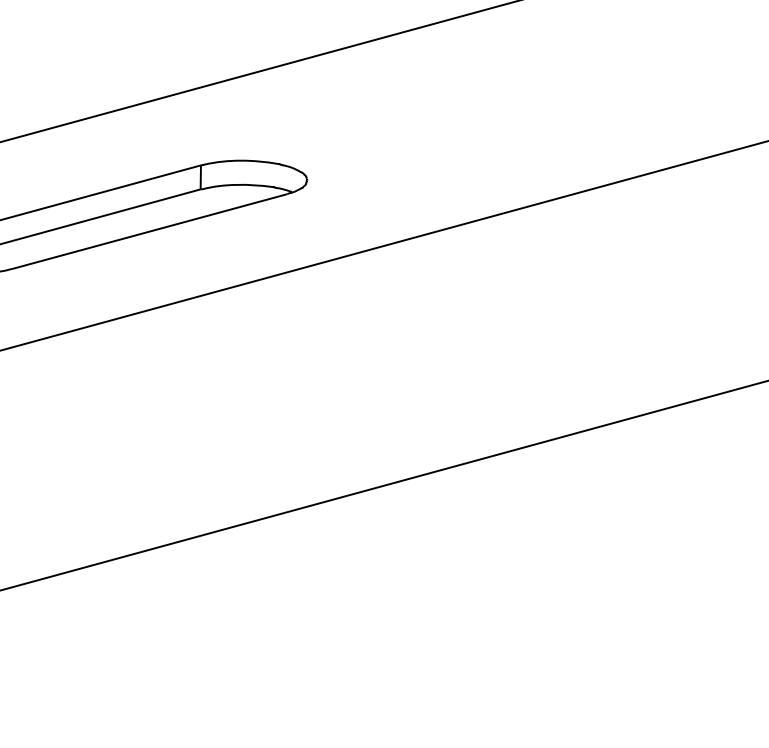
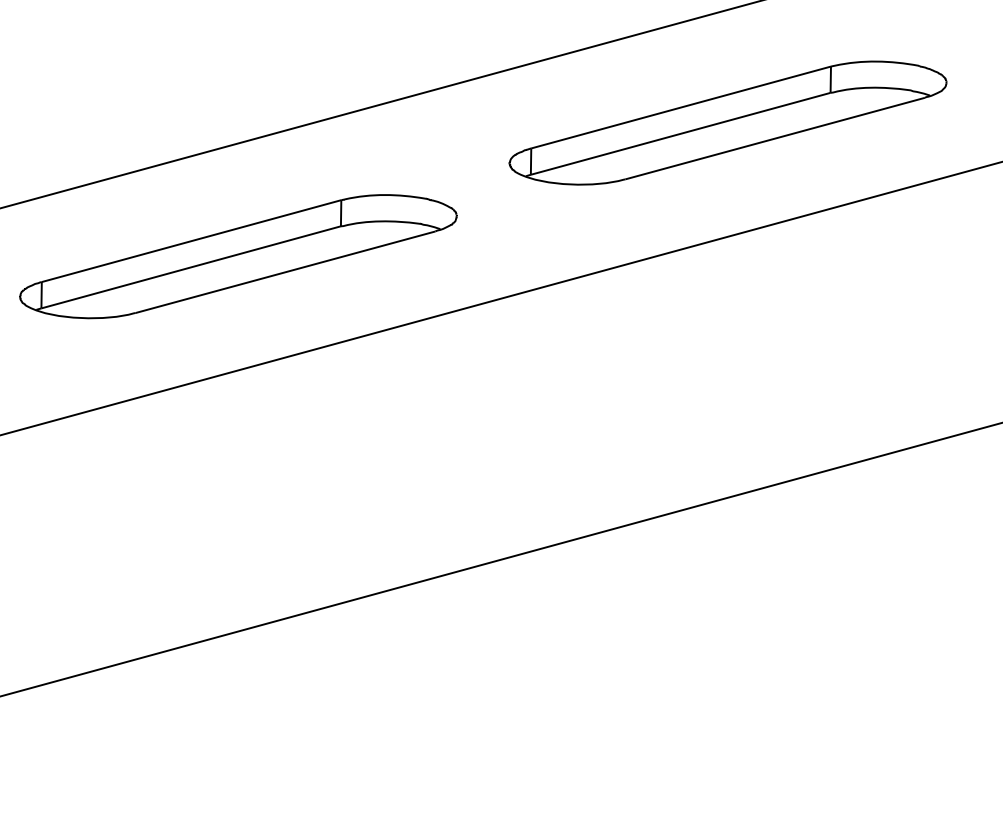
part: (555, 94) -> (727, 122), added

